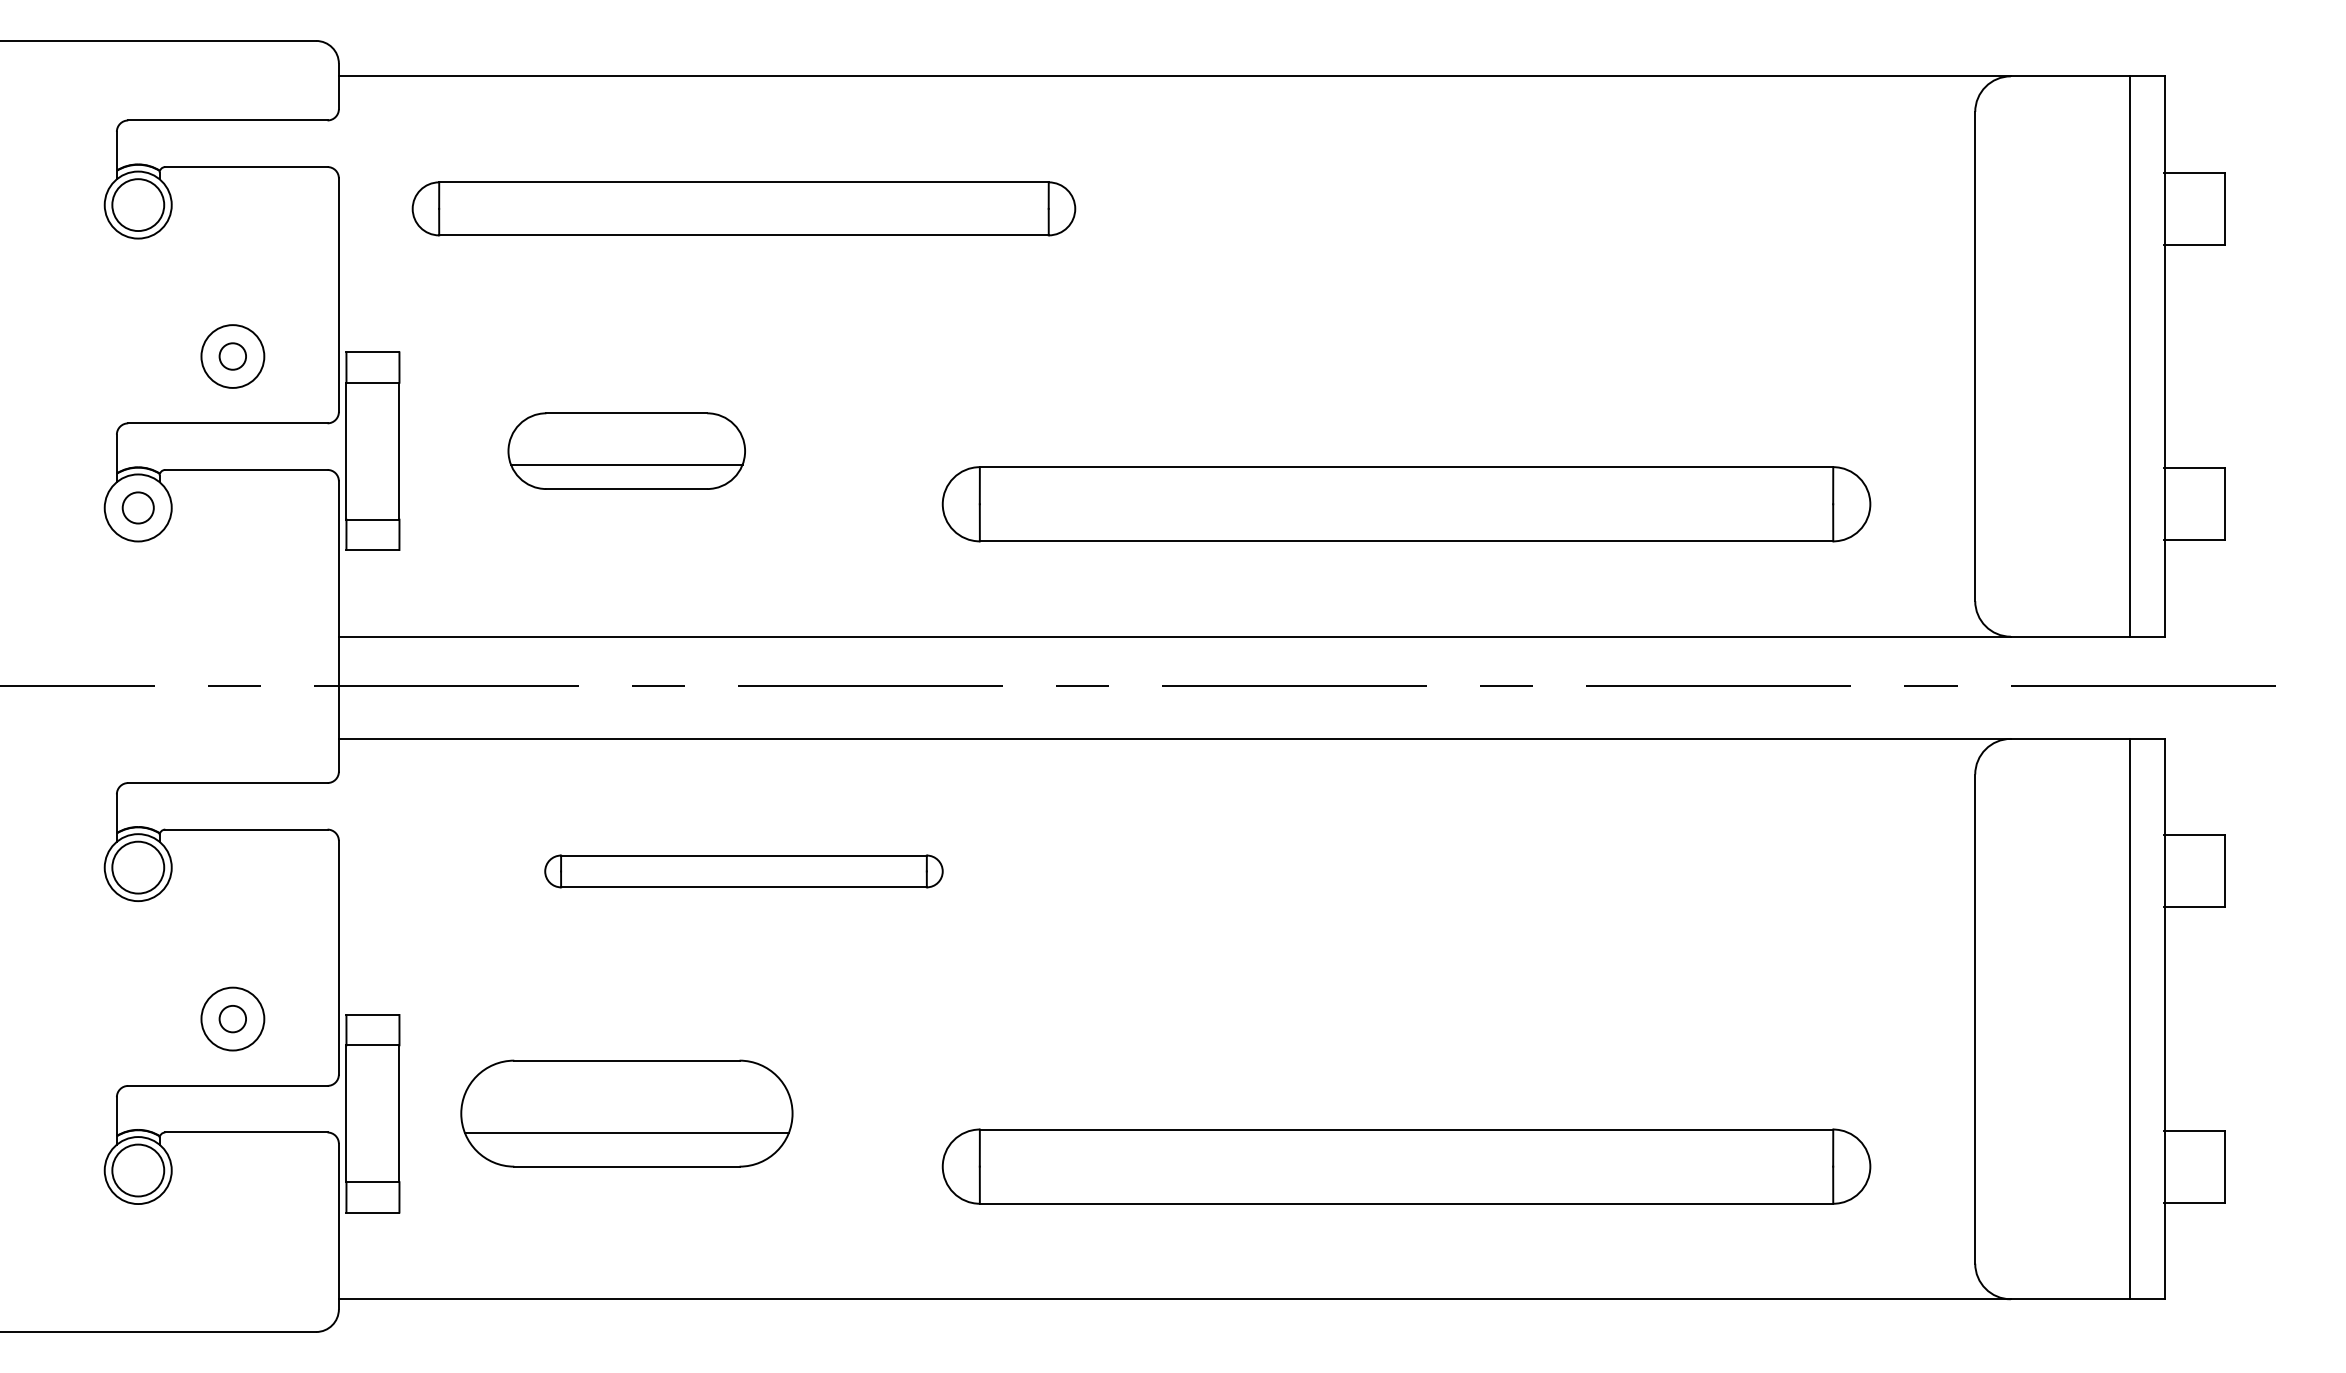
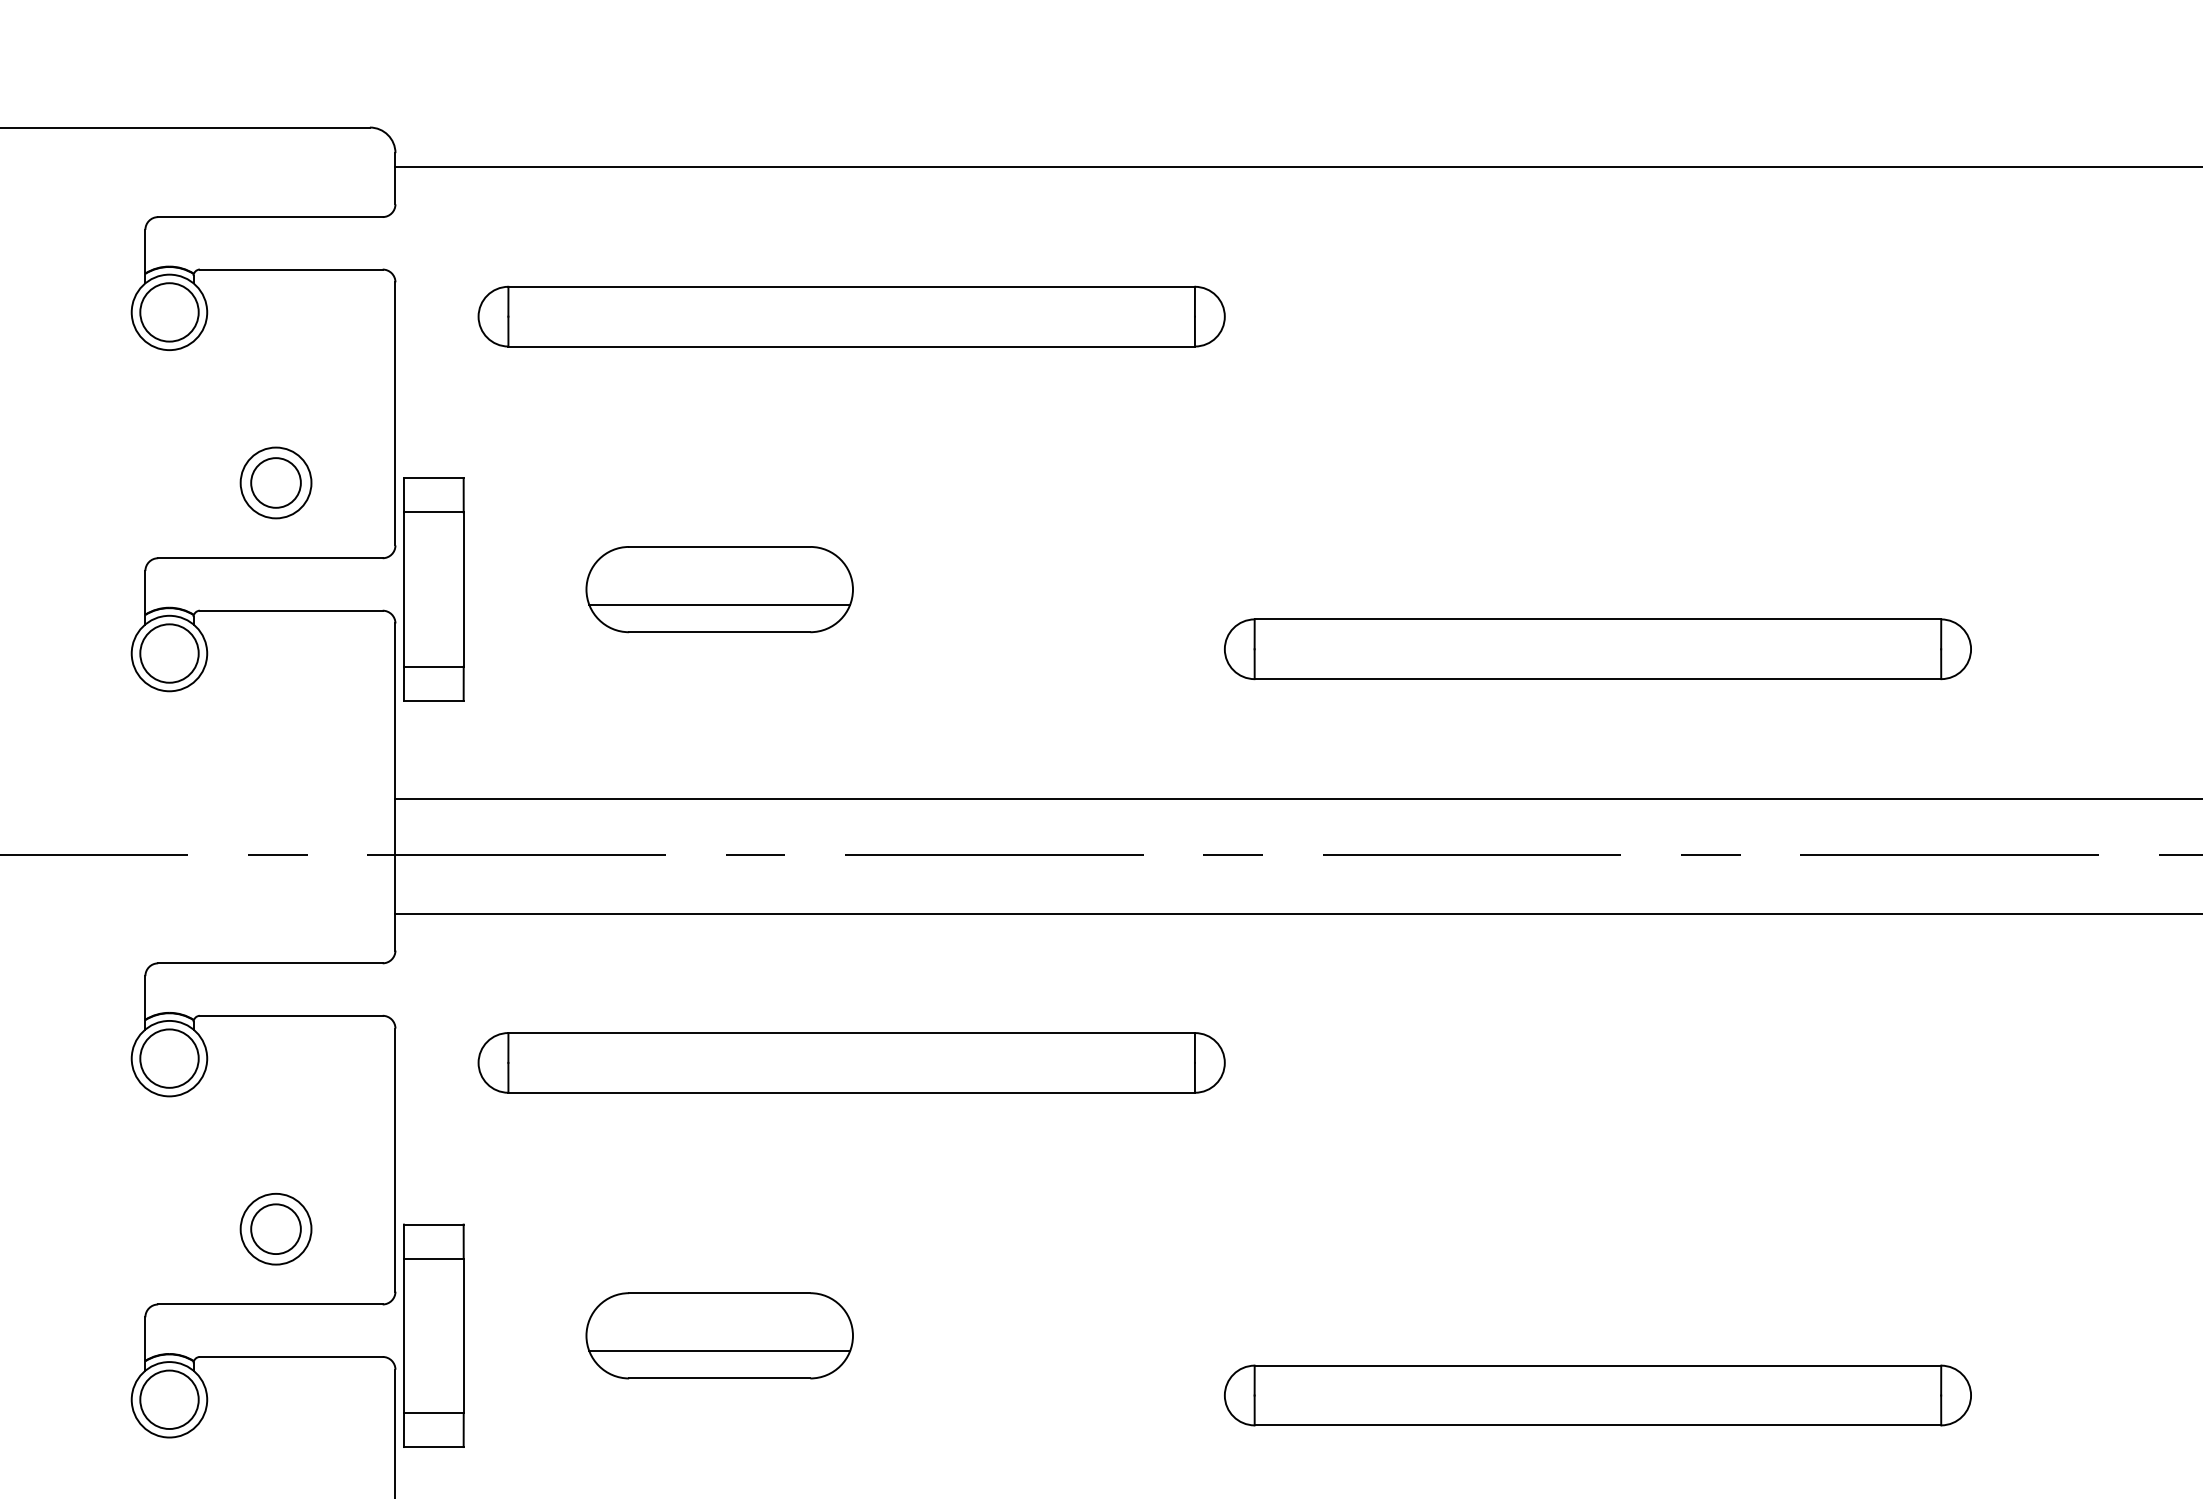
circle: (232, 356) -> (275, 482), size x1.67
part: (1406, 503) -> (1597, 648), size x0.71
circle: (138, 507) -> (169, 653), size x1.67
part: (743, 871) -> (851, 1062), size x1.67
circle: (232, 1019) -> (275, 1229), size x1.67
part: (626, 1113) -> (719, 1335), size x0.71
part: (1406, 1166) -> (1597, 1395), size x0.71

